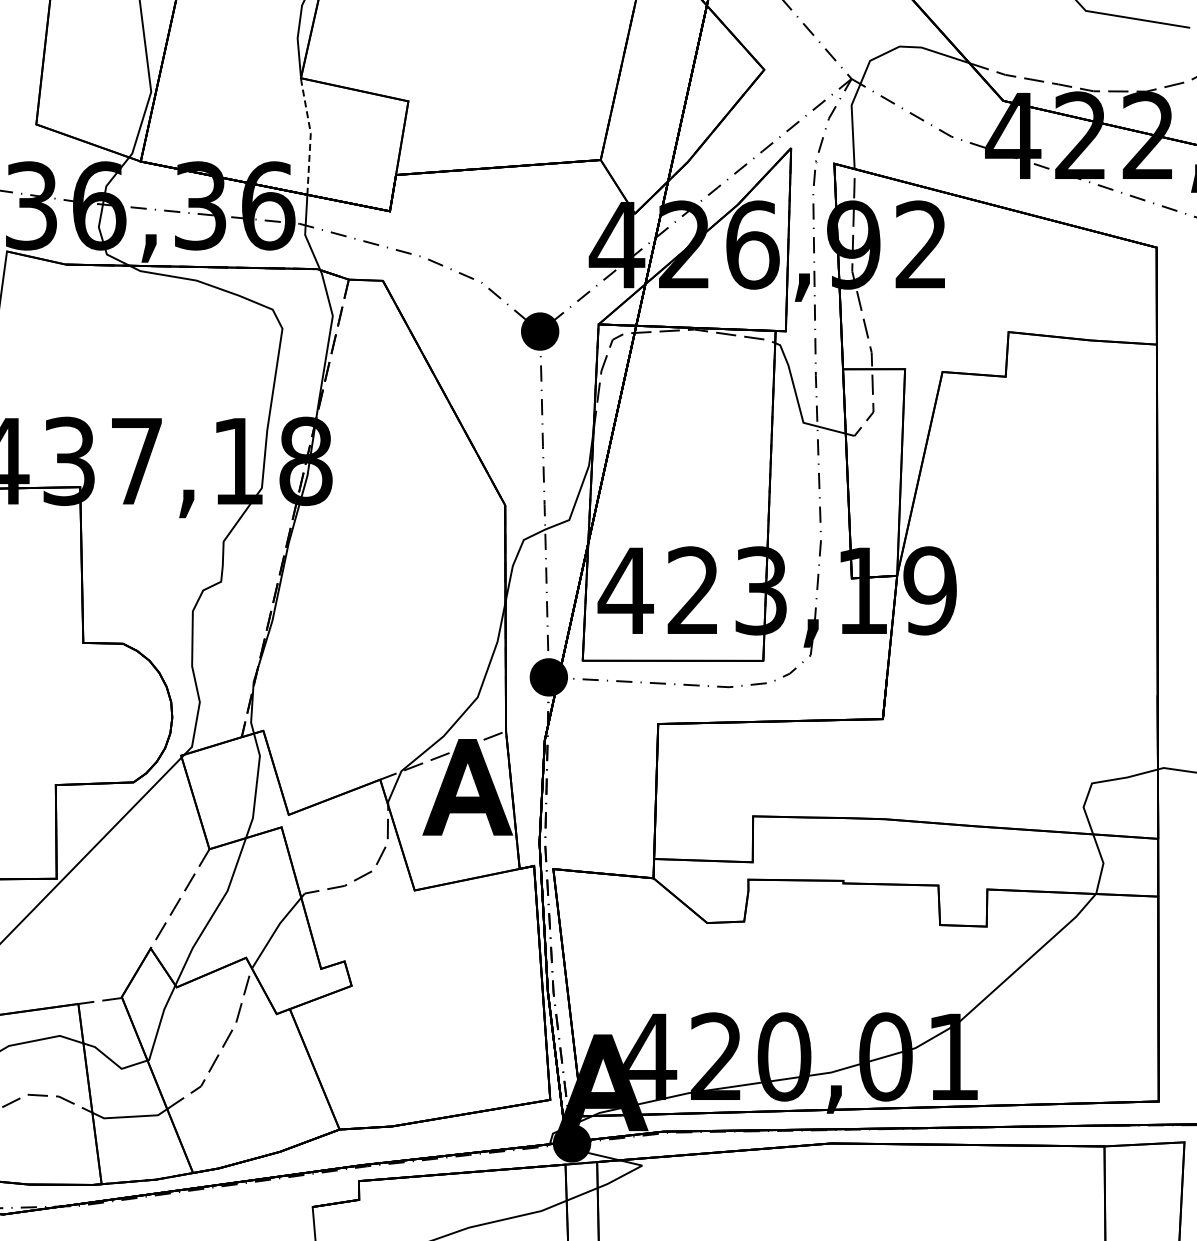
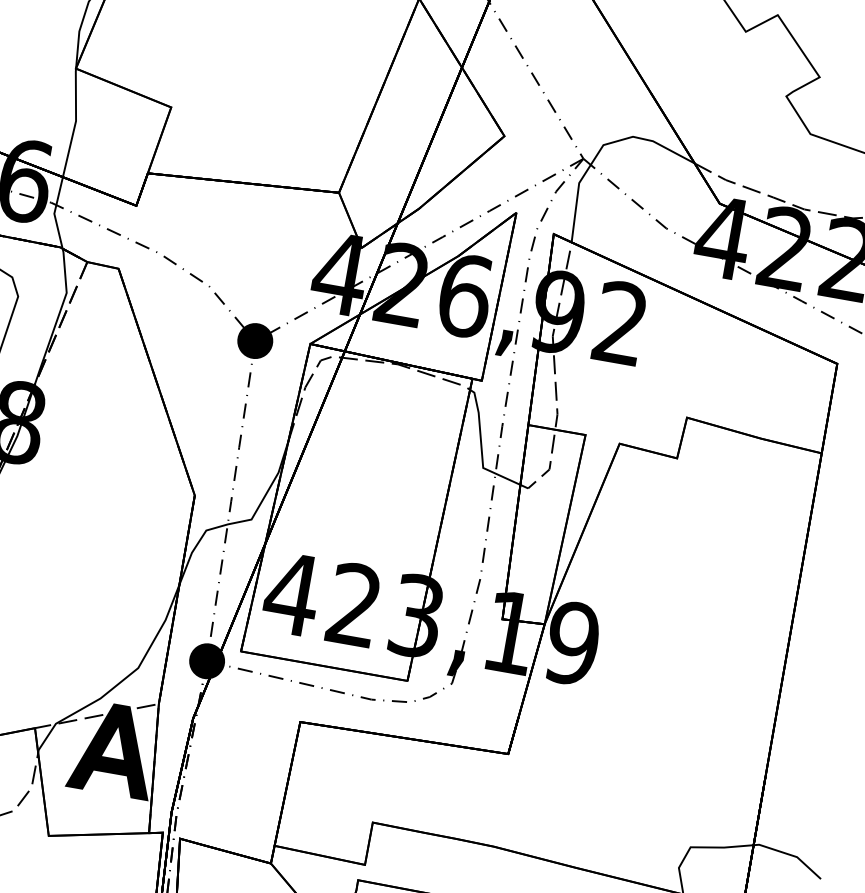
line: (310, 134) -> (75, 122), dashed -> solid

